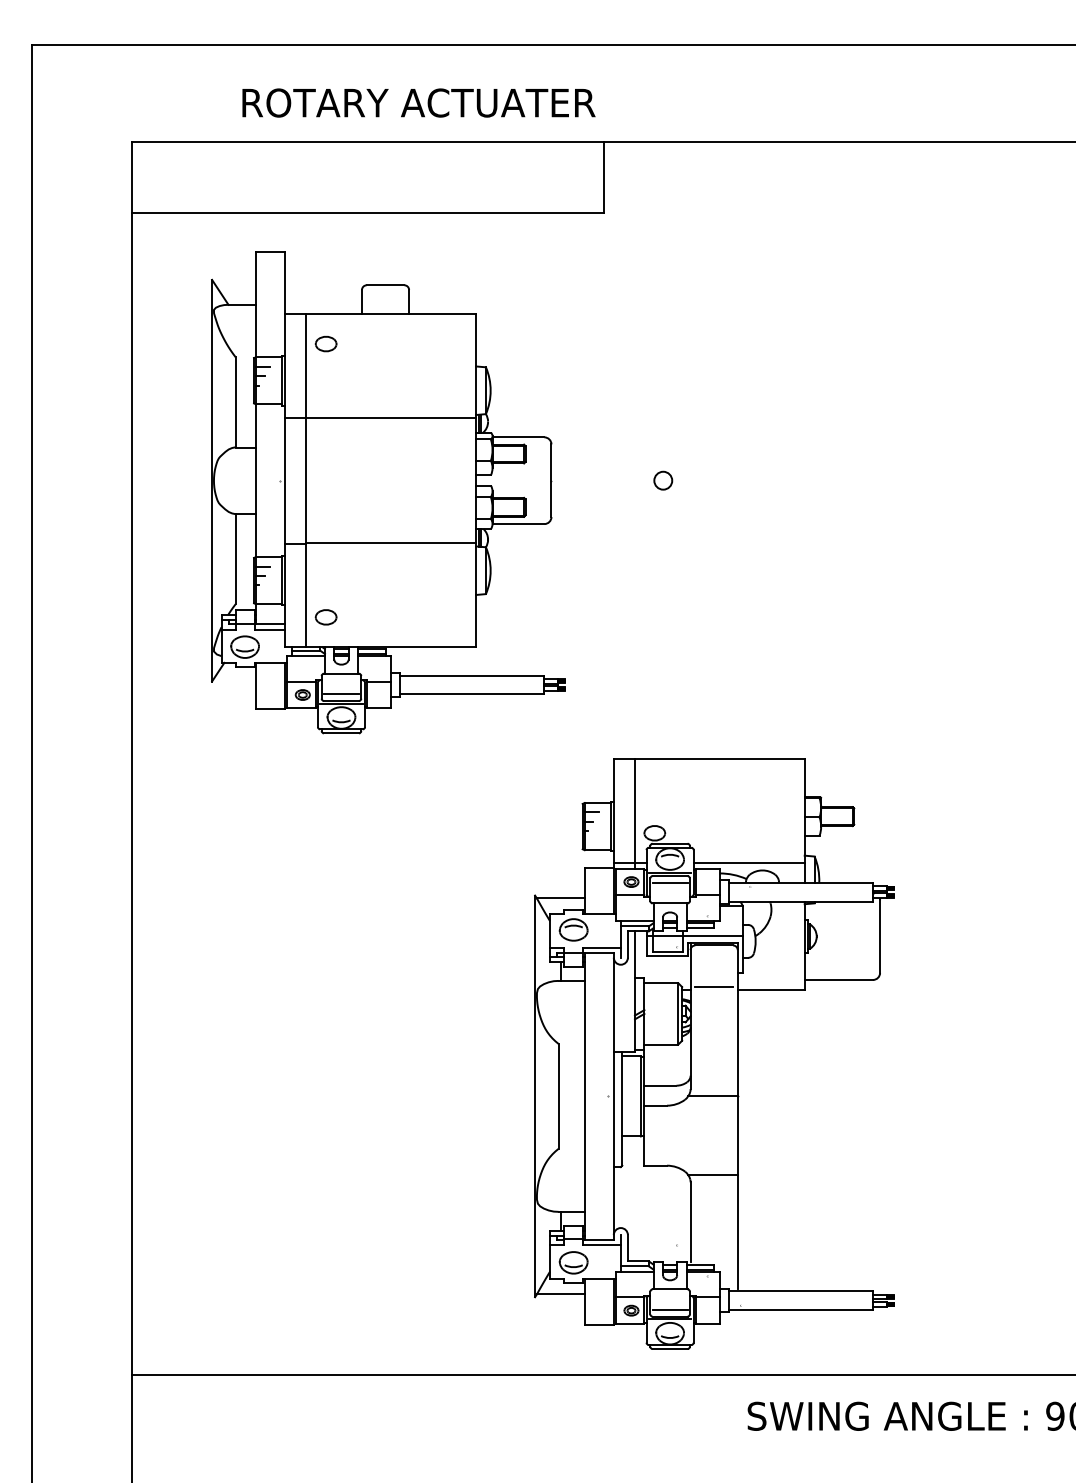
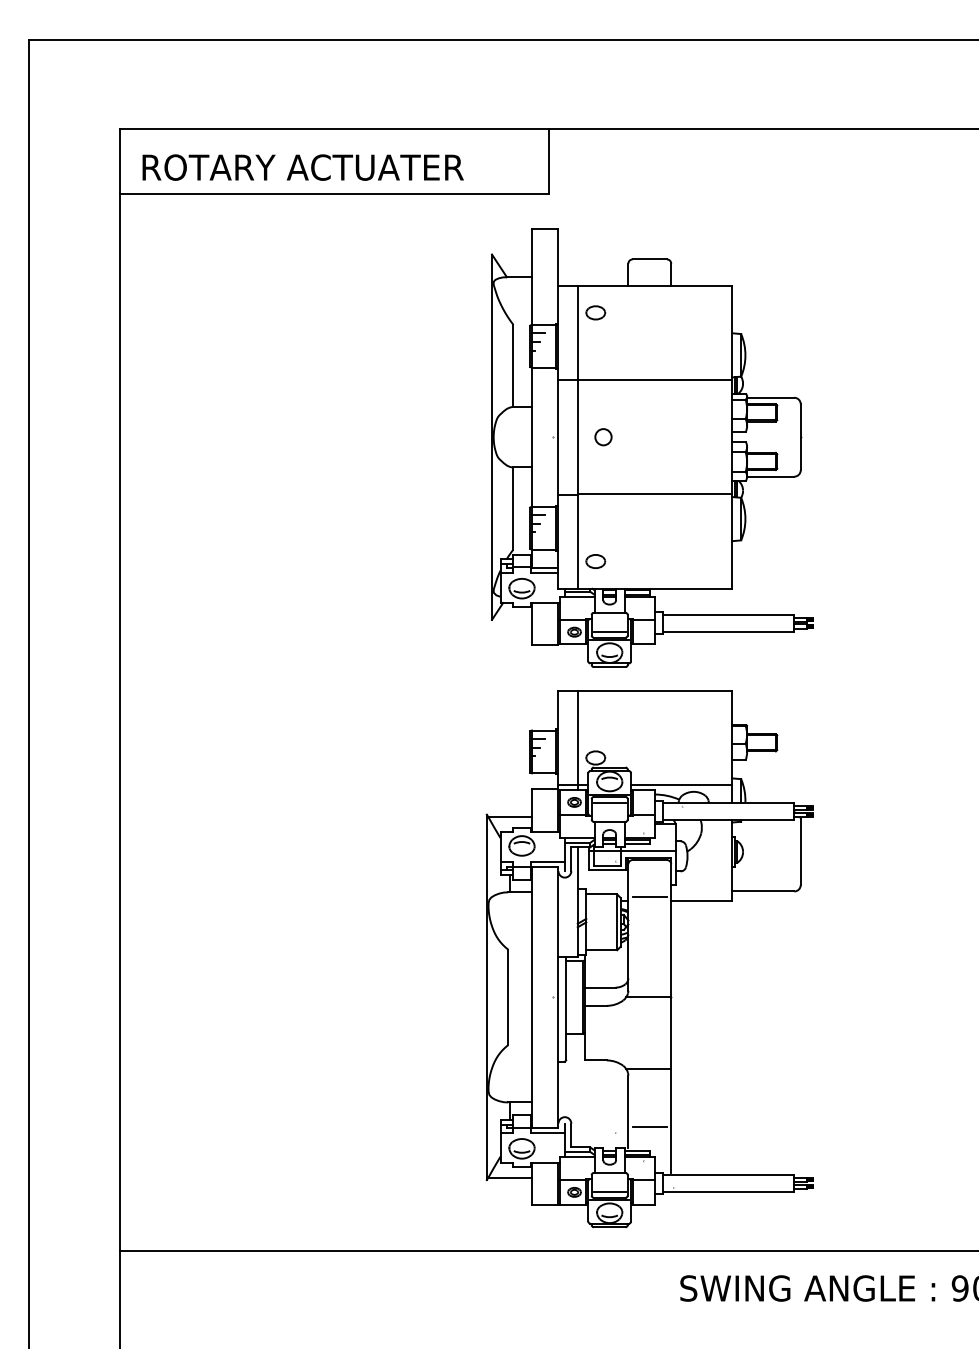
text: (418, 102) -> (302, 167), moved
part: (387, 492) -> (651, 447), moved
line: (713, 1238) -> (649, 1126), added

